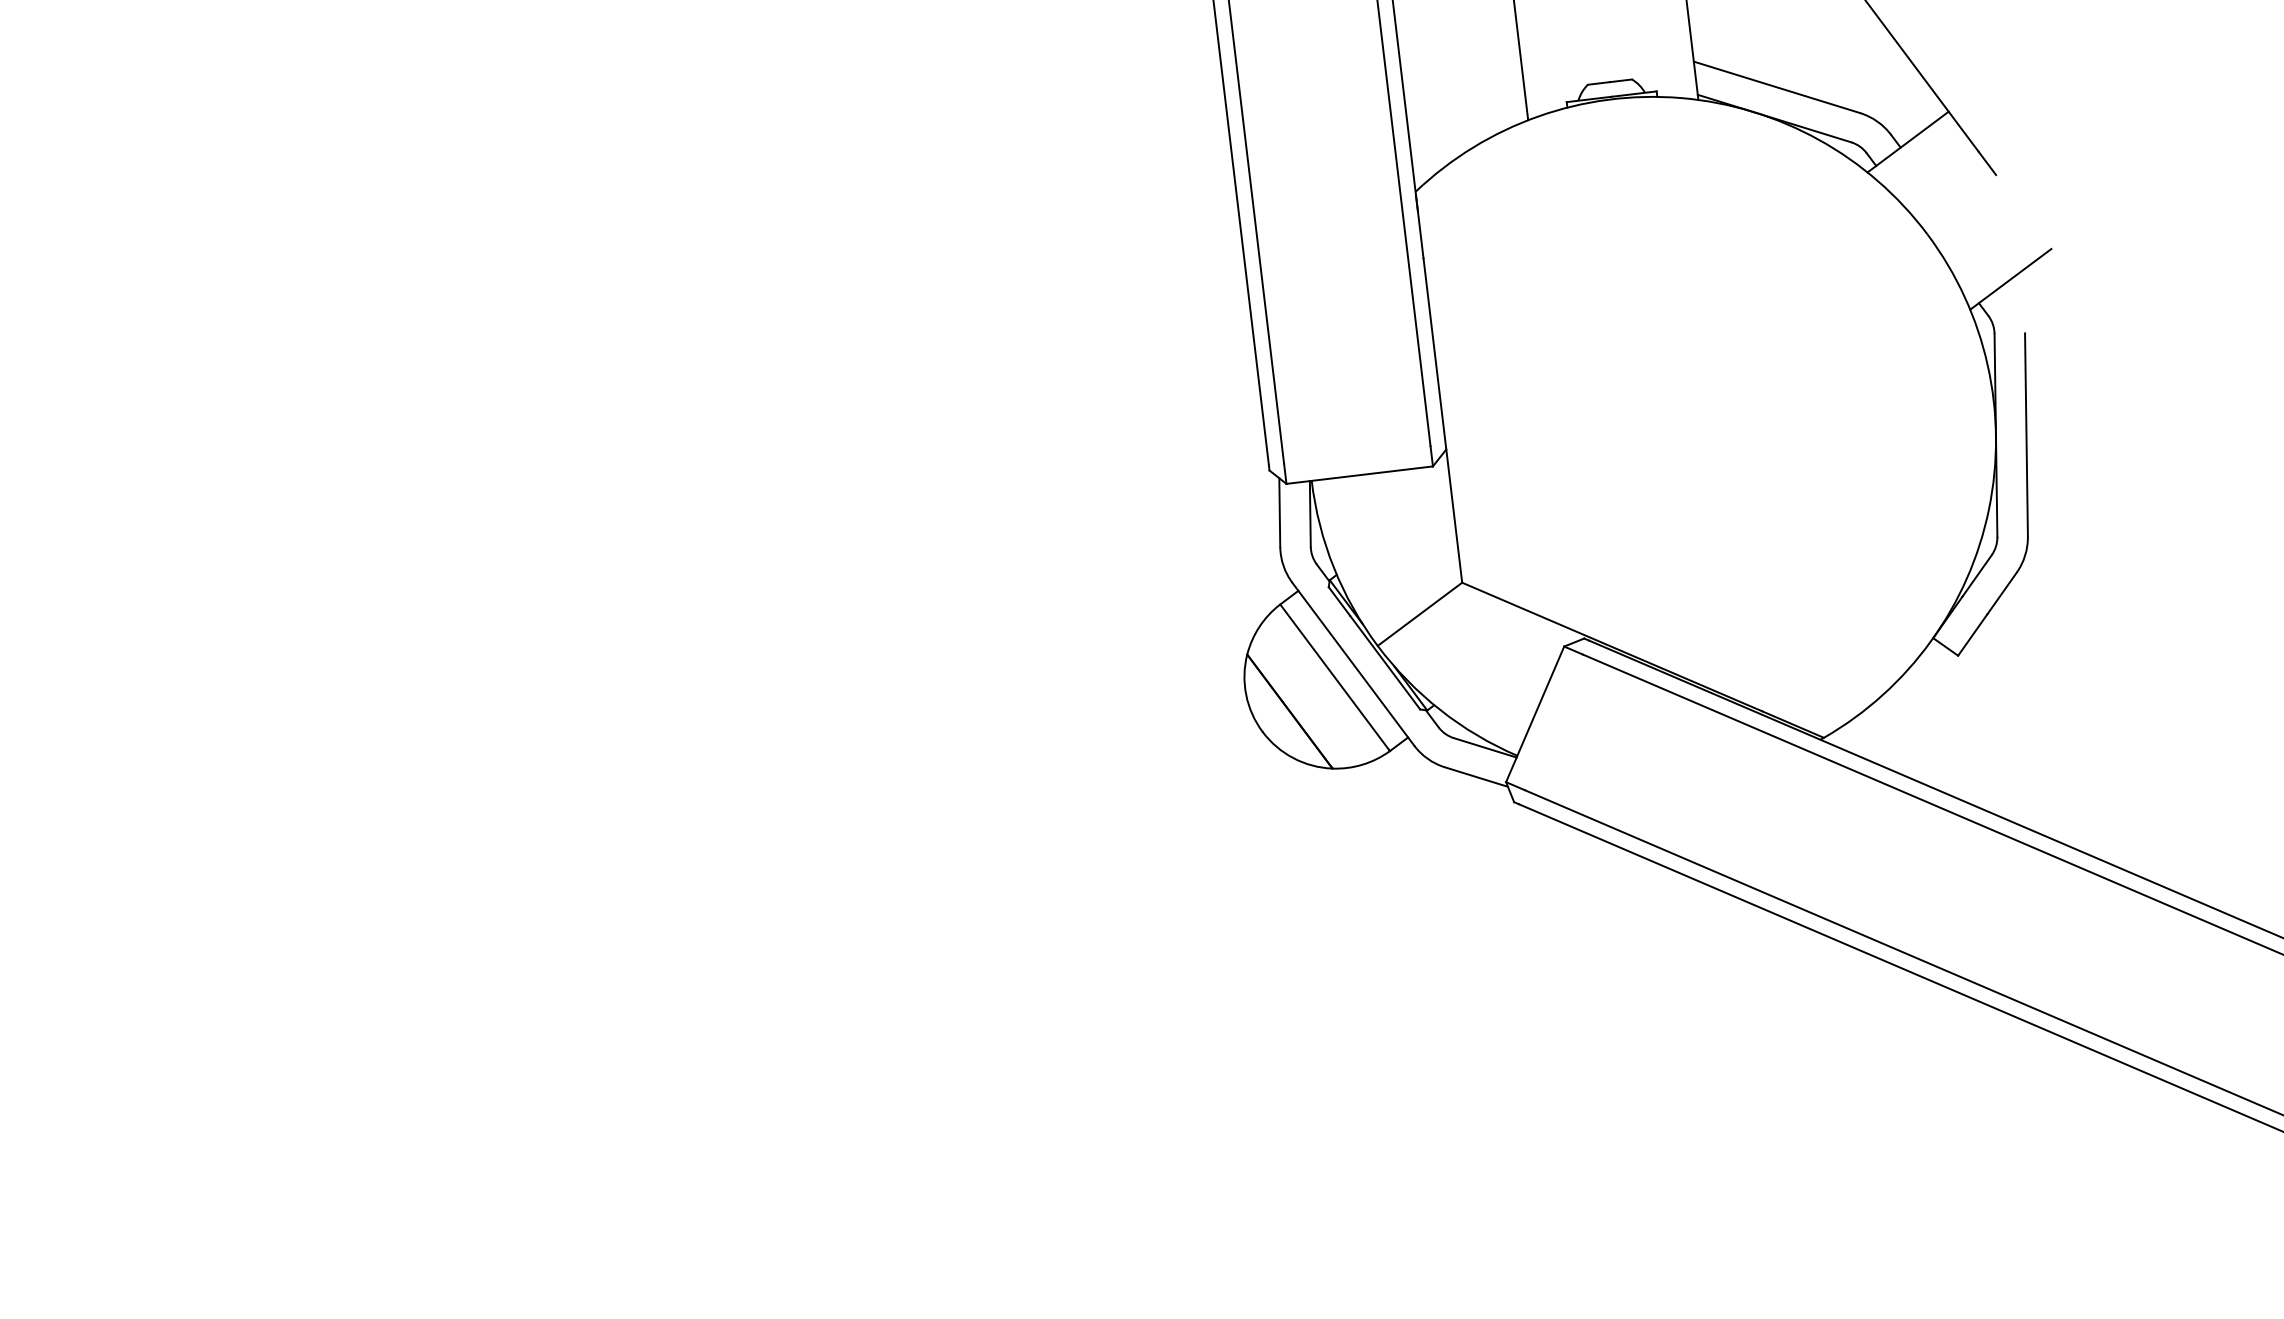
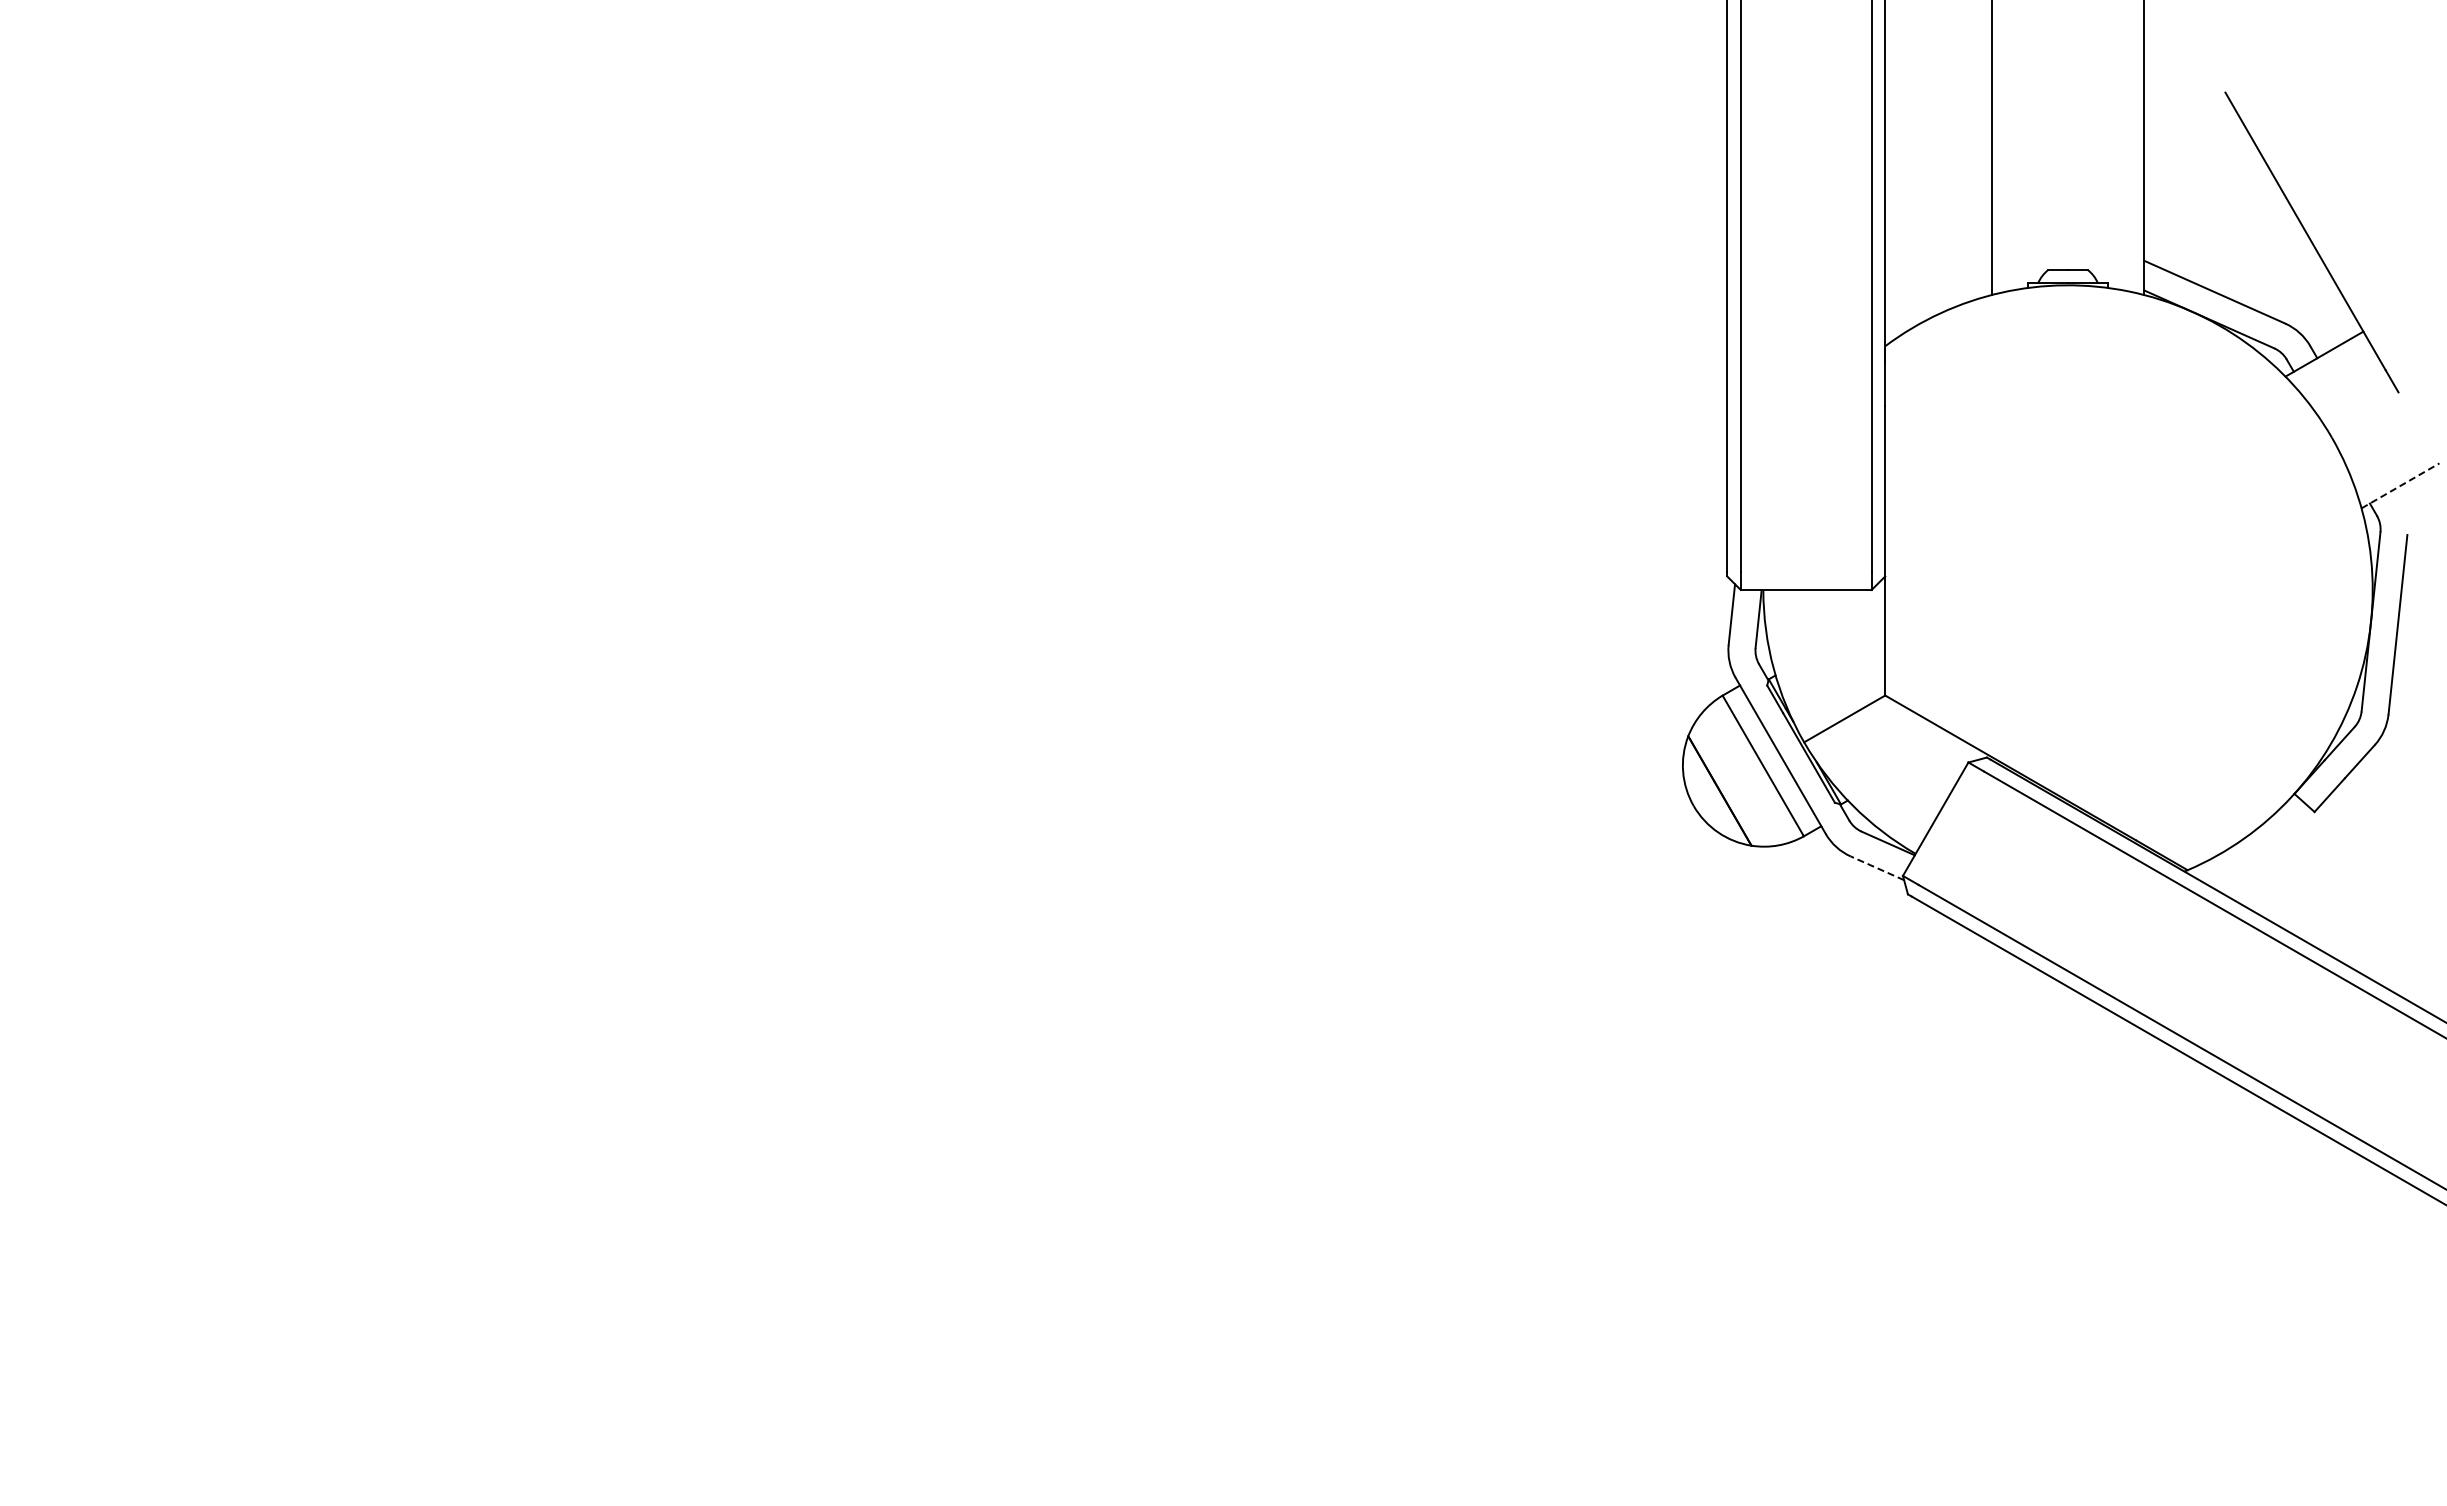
line: (2010, 278) -> (2400, 485), solid -> dashed
line: (1475, 777) -> (1876, 868), solid -> dashed

